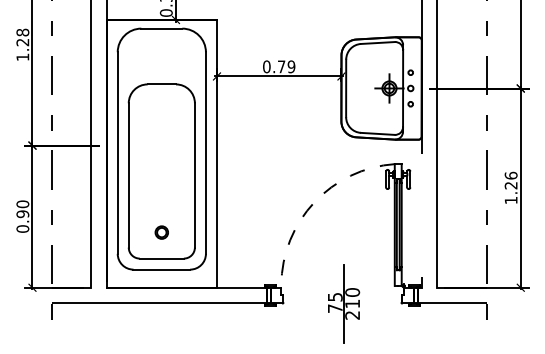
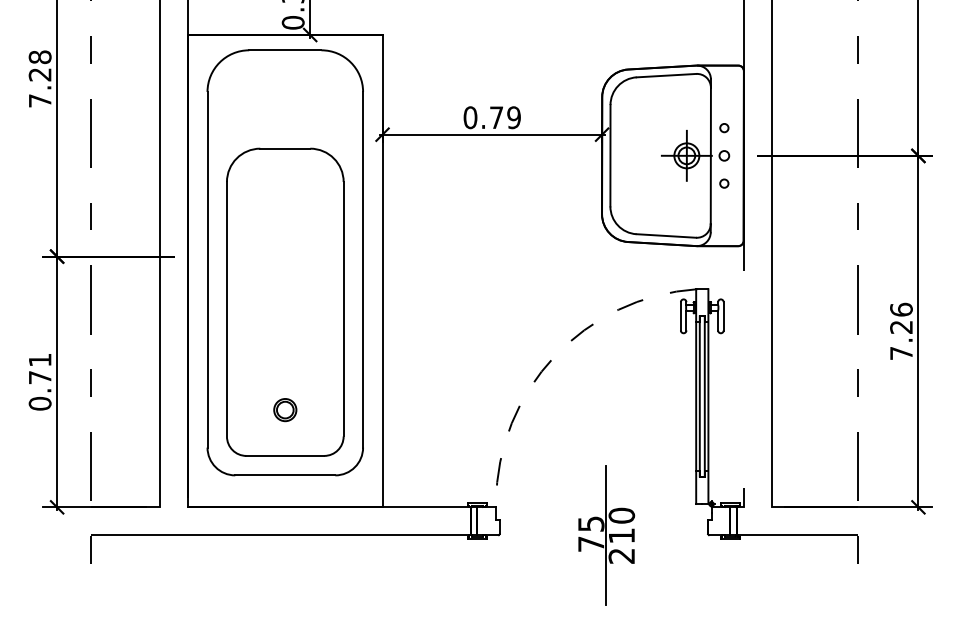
text: (22, 56) -> (39, 99), 1.28 -> 7.28
text: (510, 200) -> (900, 353), 1.26 -> 7.26
text: (22, 209) -> (39, 369), 0.90 -> 0.71

